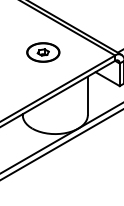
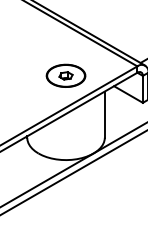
part: (43, 52) -> (66, 75), moved

